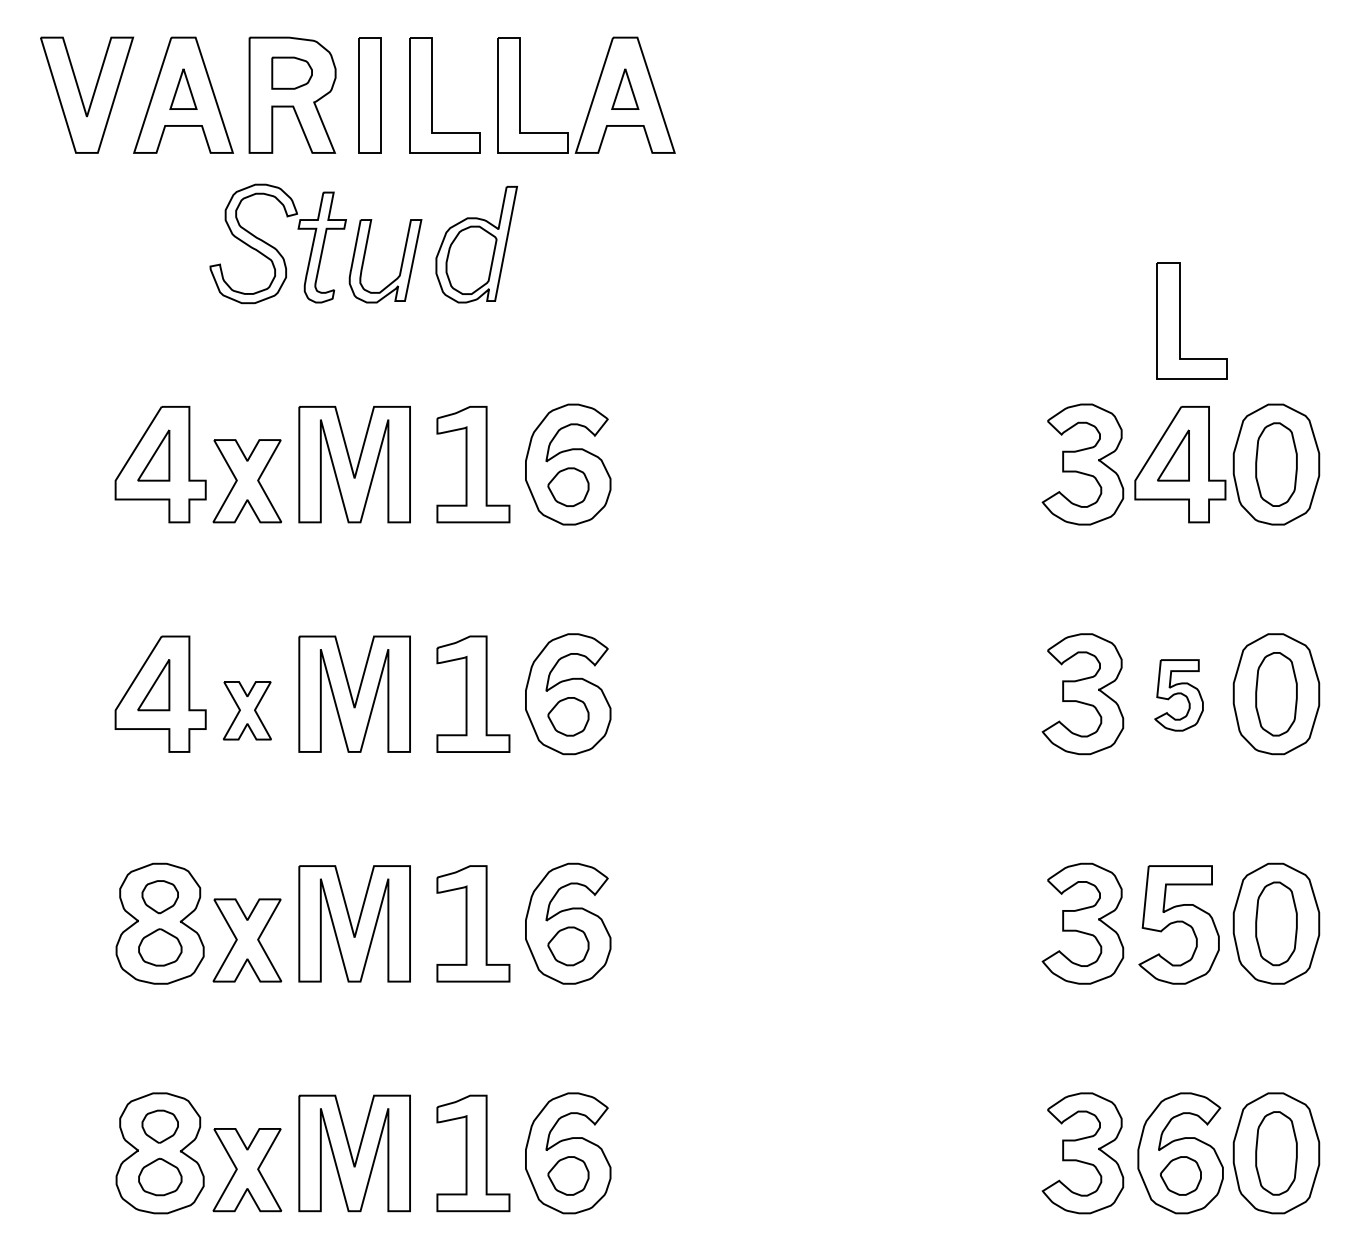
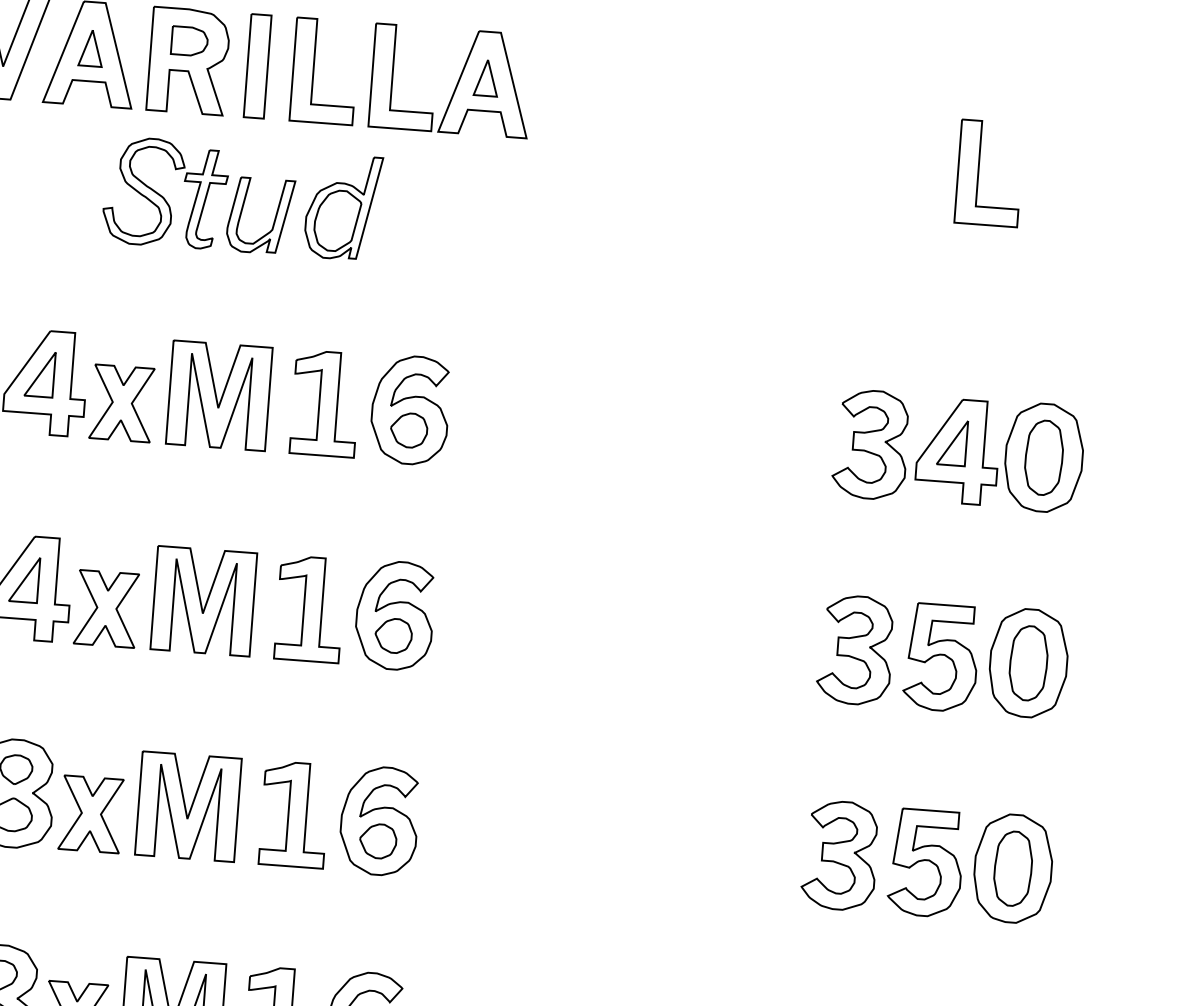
part: (1180, 320) -> (979, 172), moved
part: (1178, 695) -> (940, 657), size x1.67
part: (247, 710) -> (106, 608), size x1.43

